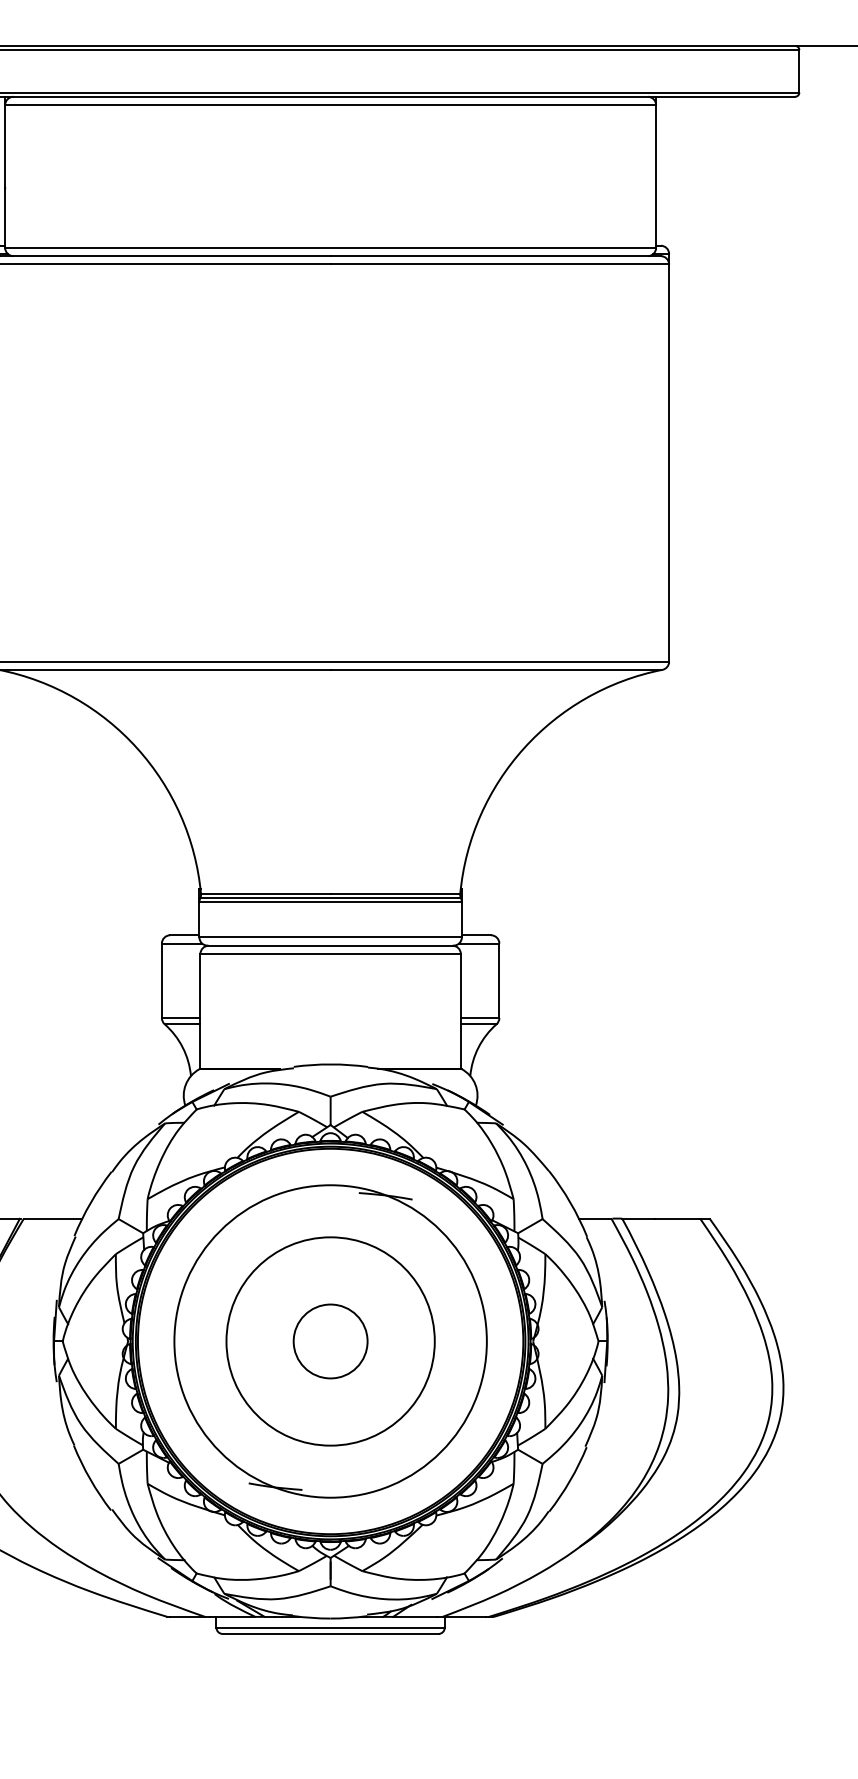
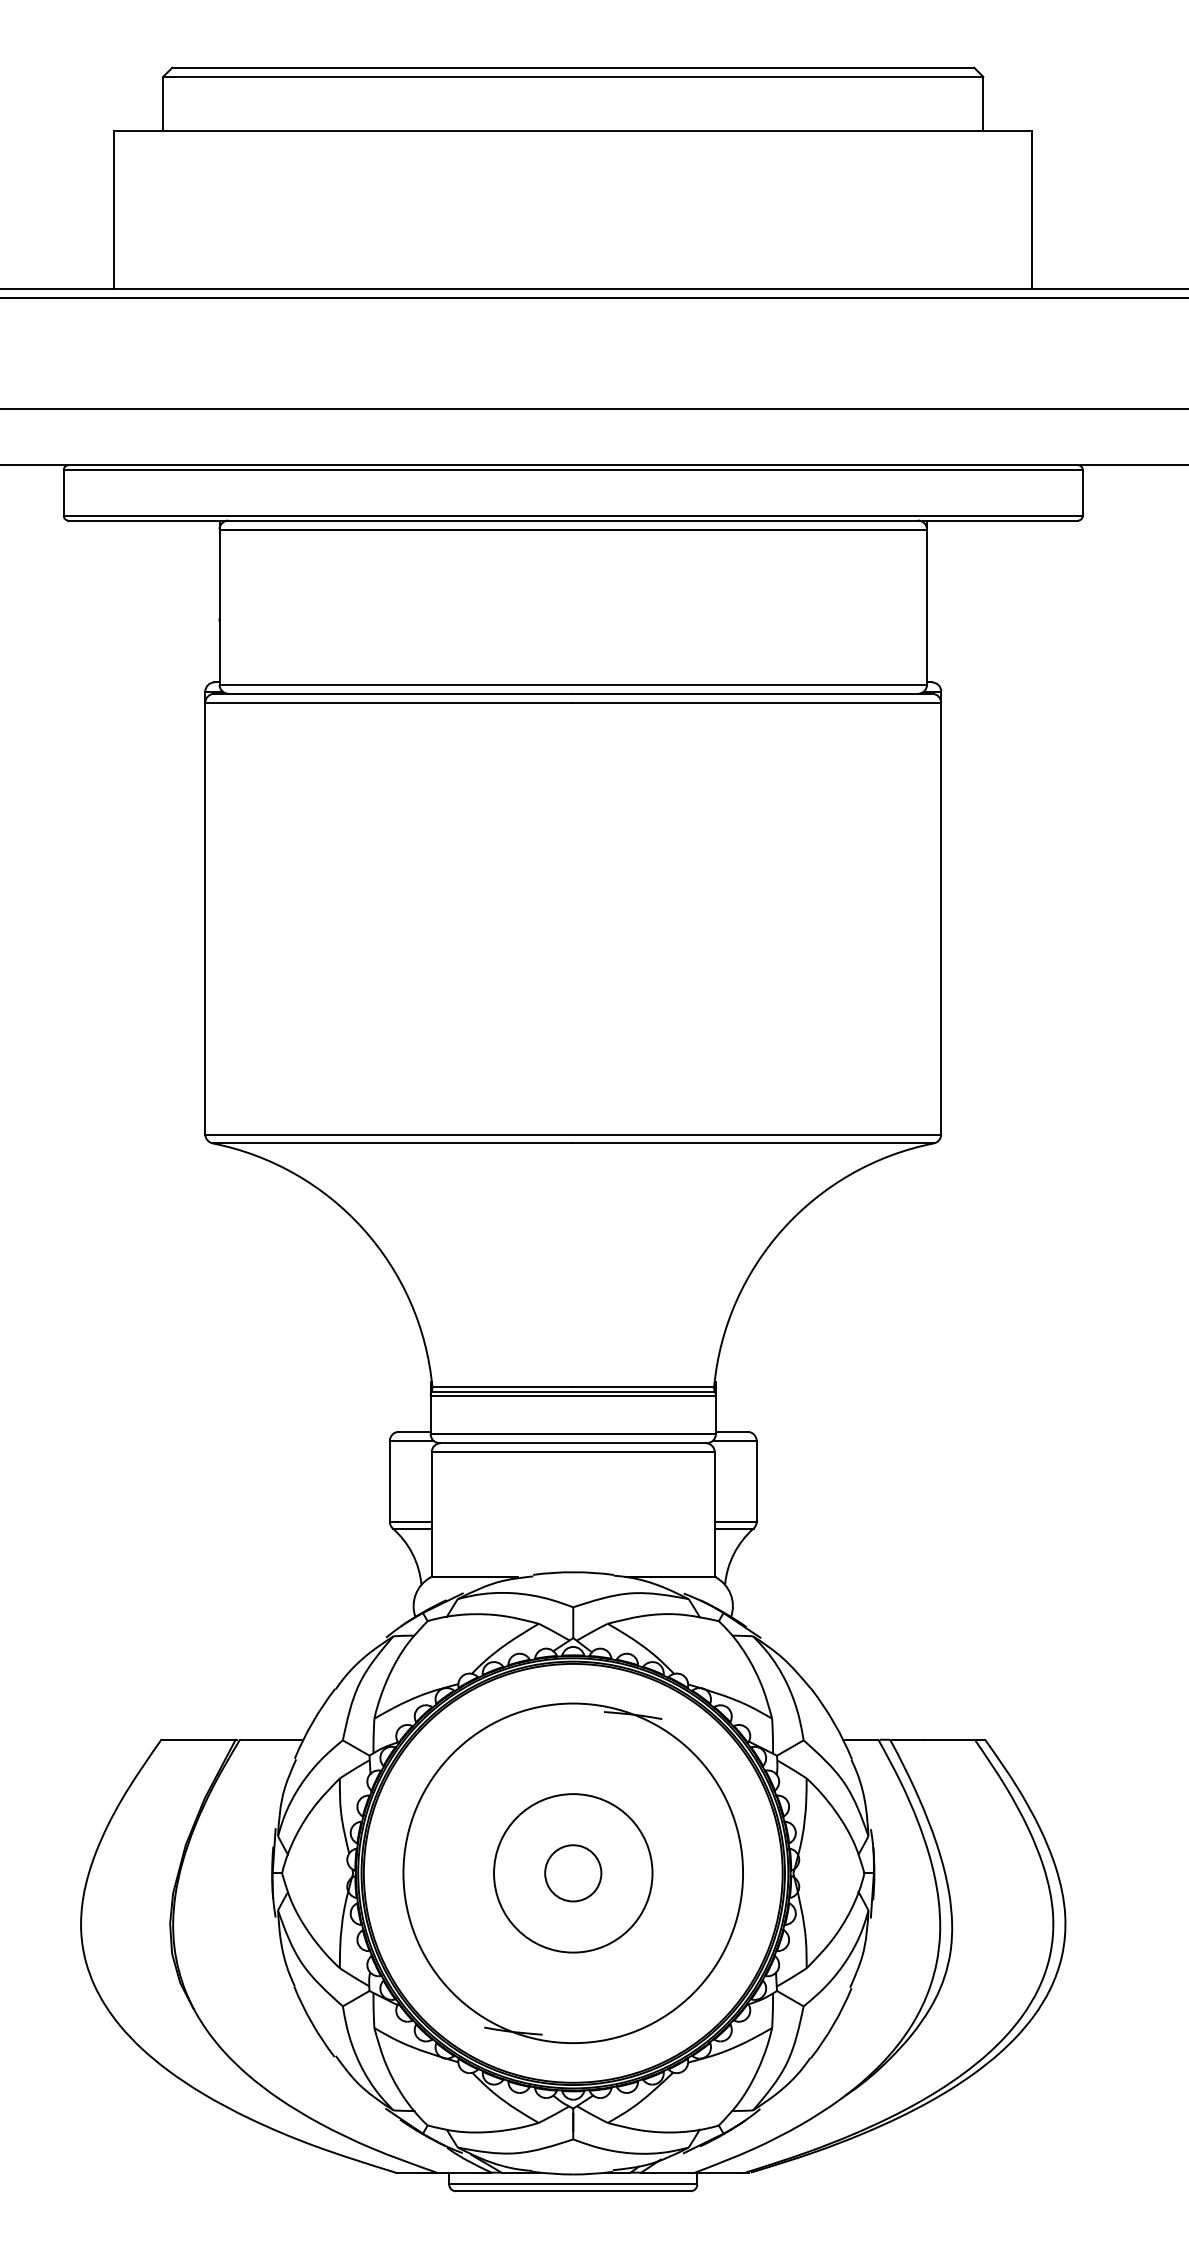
circle: (330, 1341) -> (573, 1873), size x0.7
circle: (330, 1341) -> (573, 1873), size x0.7

